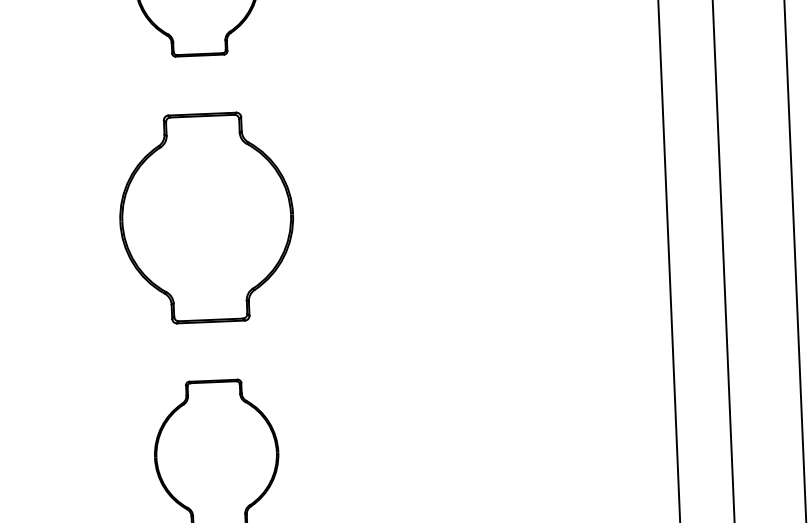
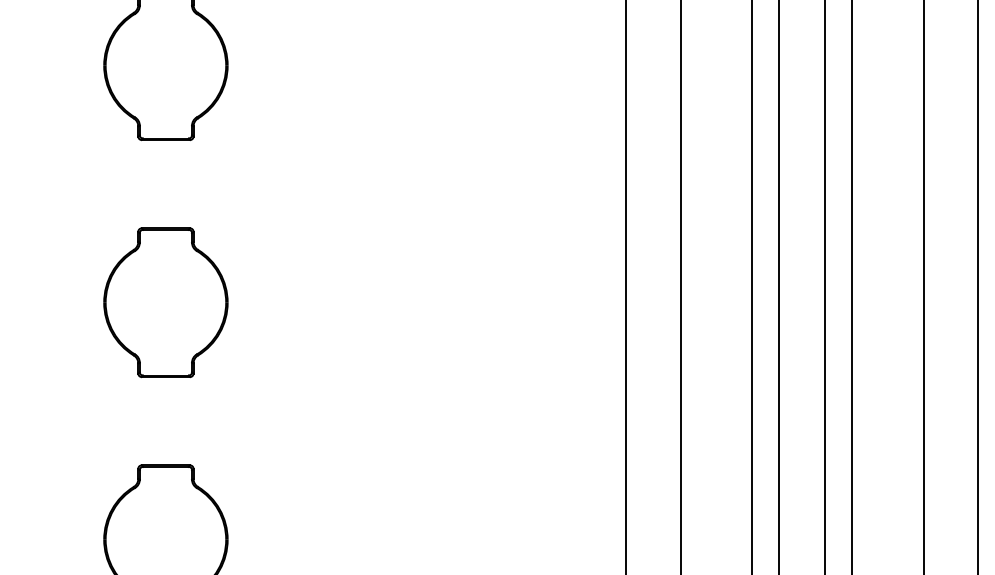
part: (206, 218) -> (165, 302), size x0.71

